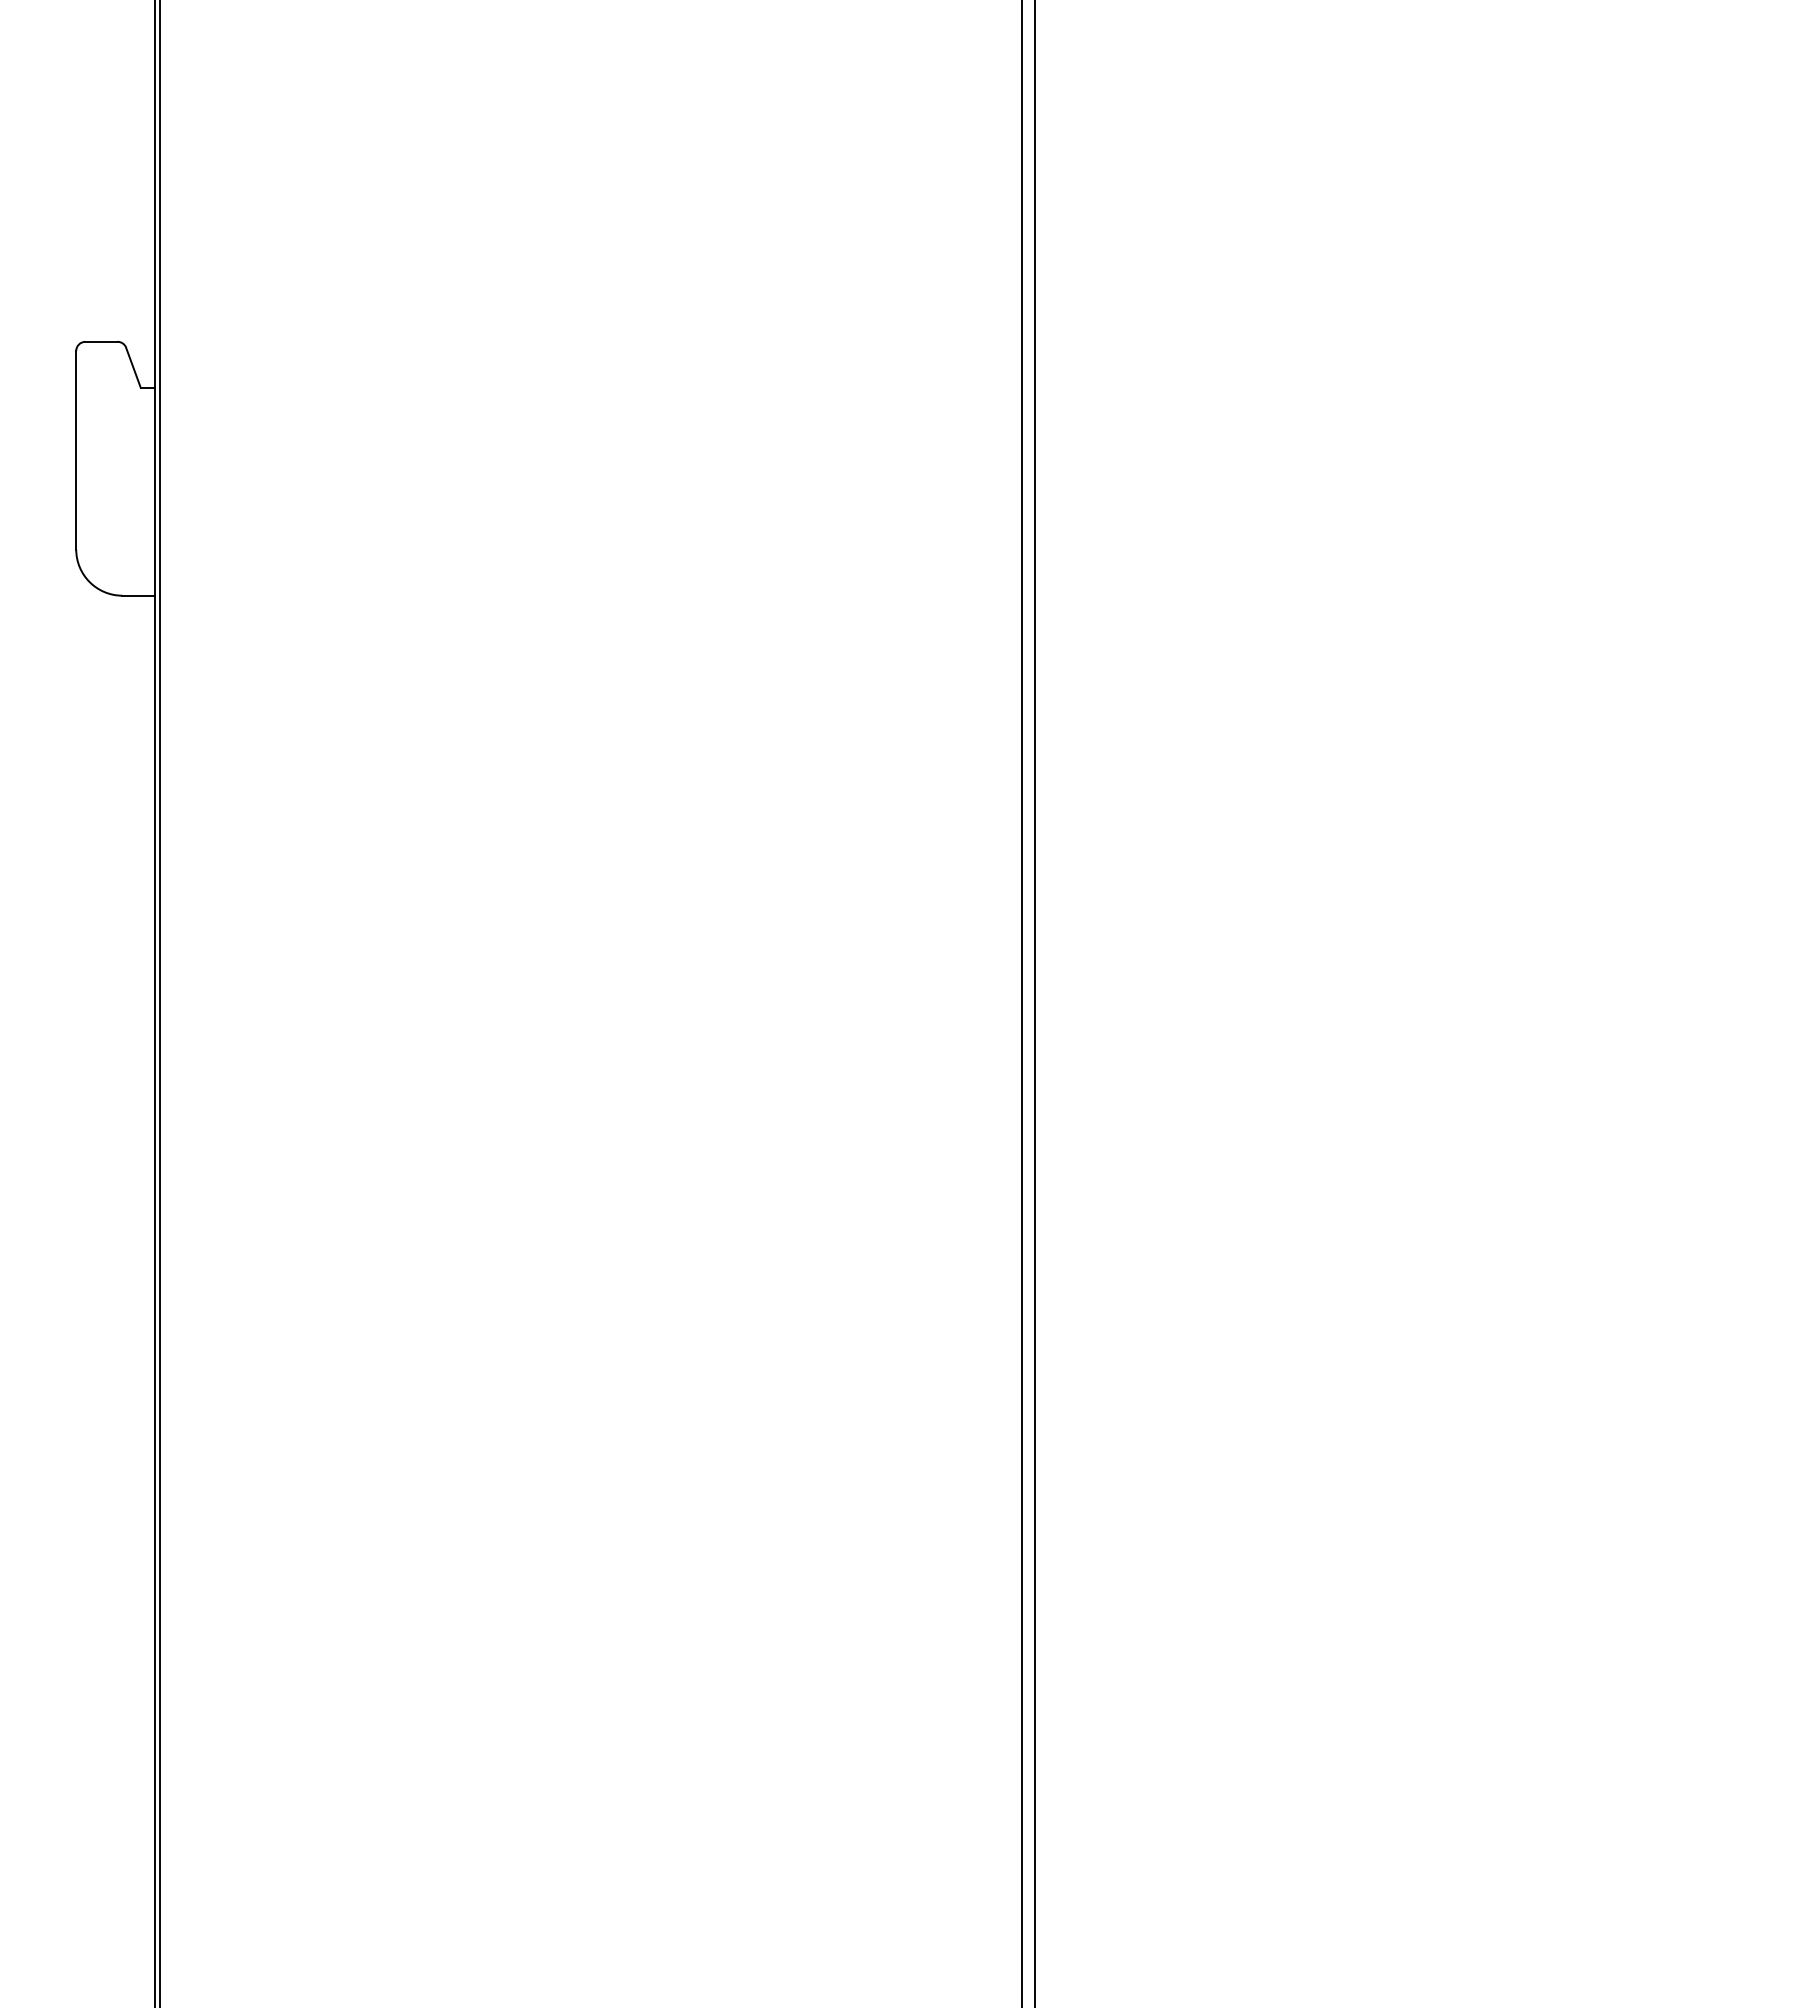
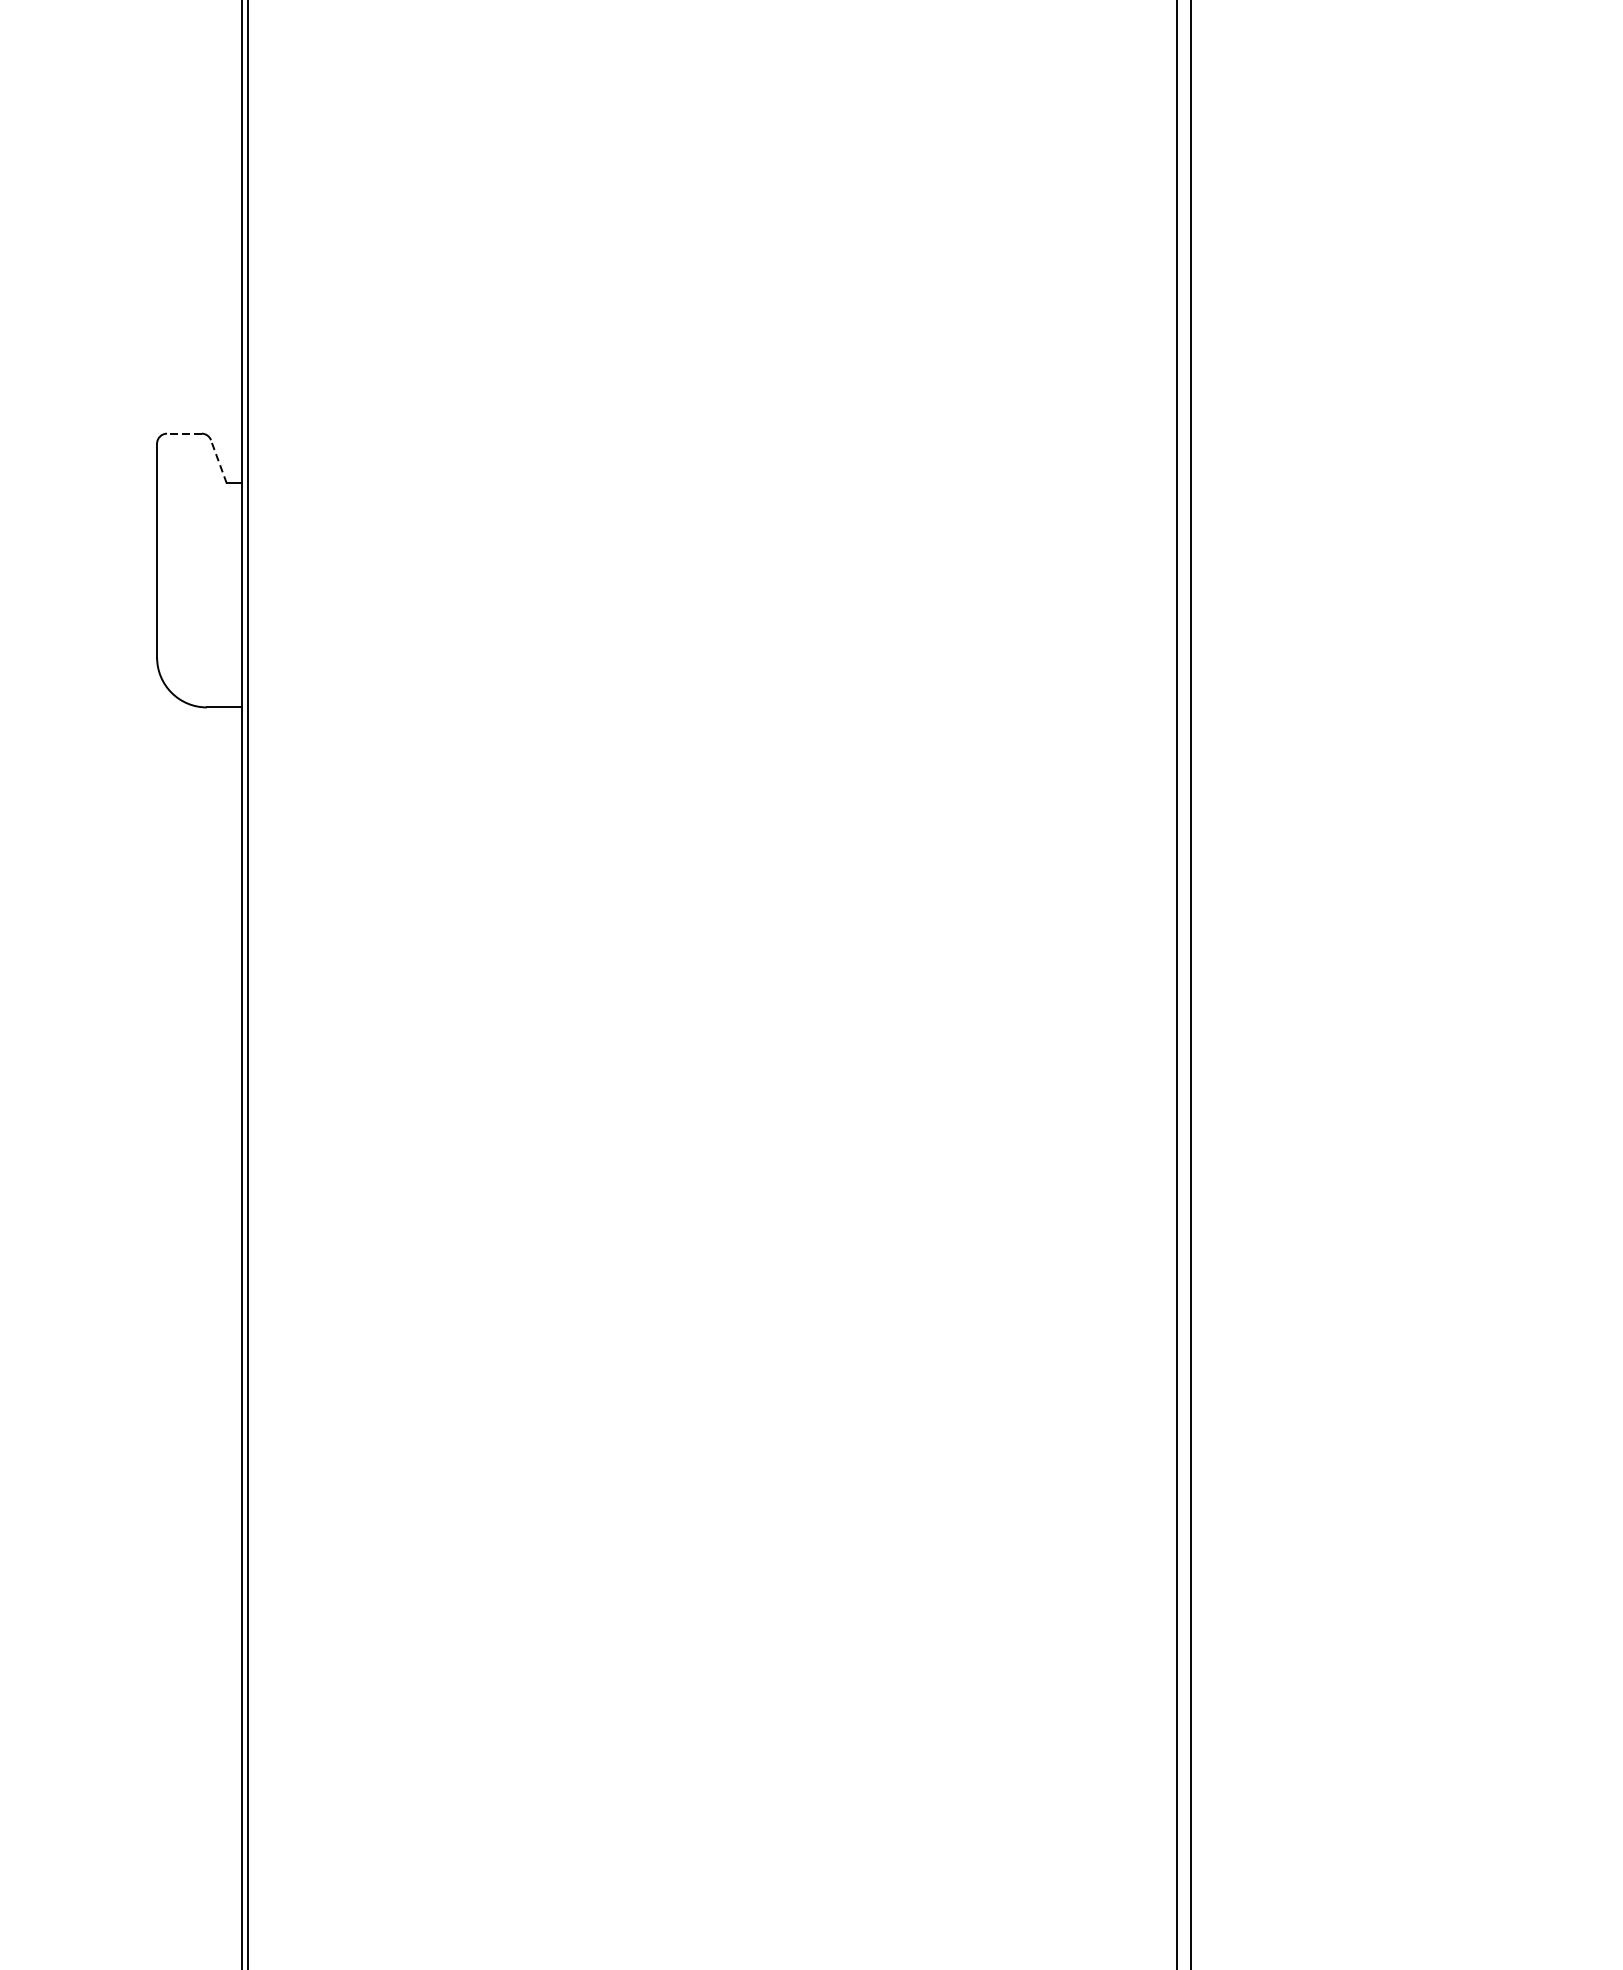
line: (101, 341) -> (184, 433), solid -> dashed
line: (133, 367) -> (218, 461), solid -> dashed

